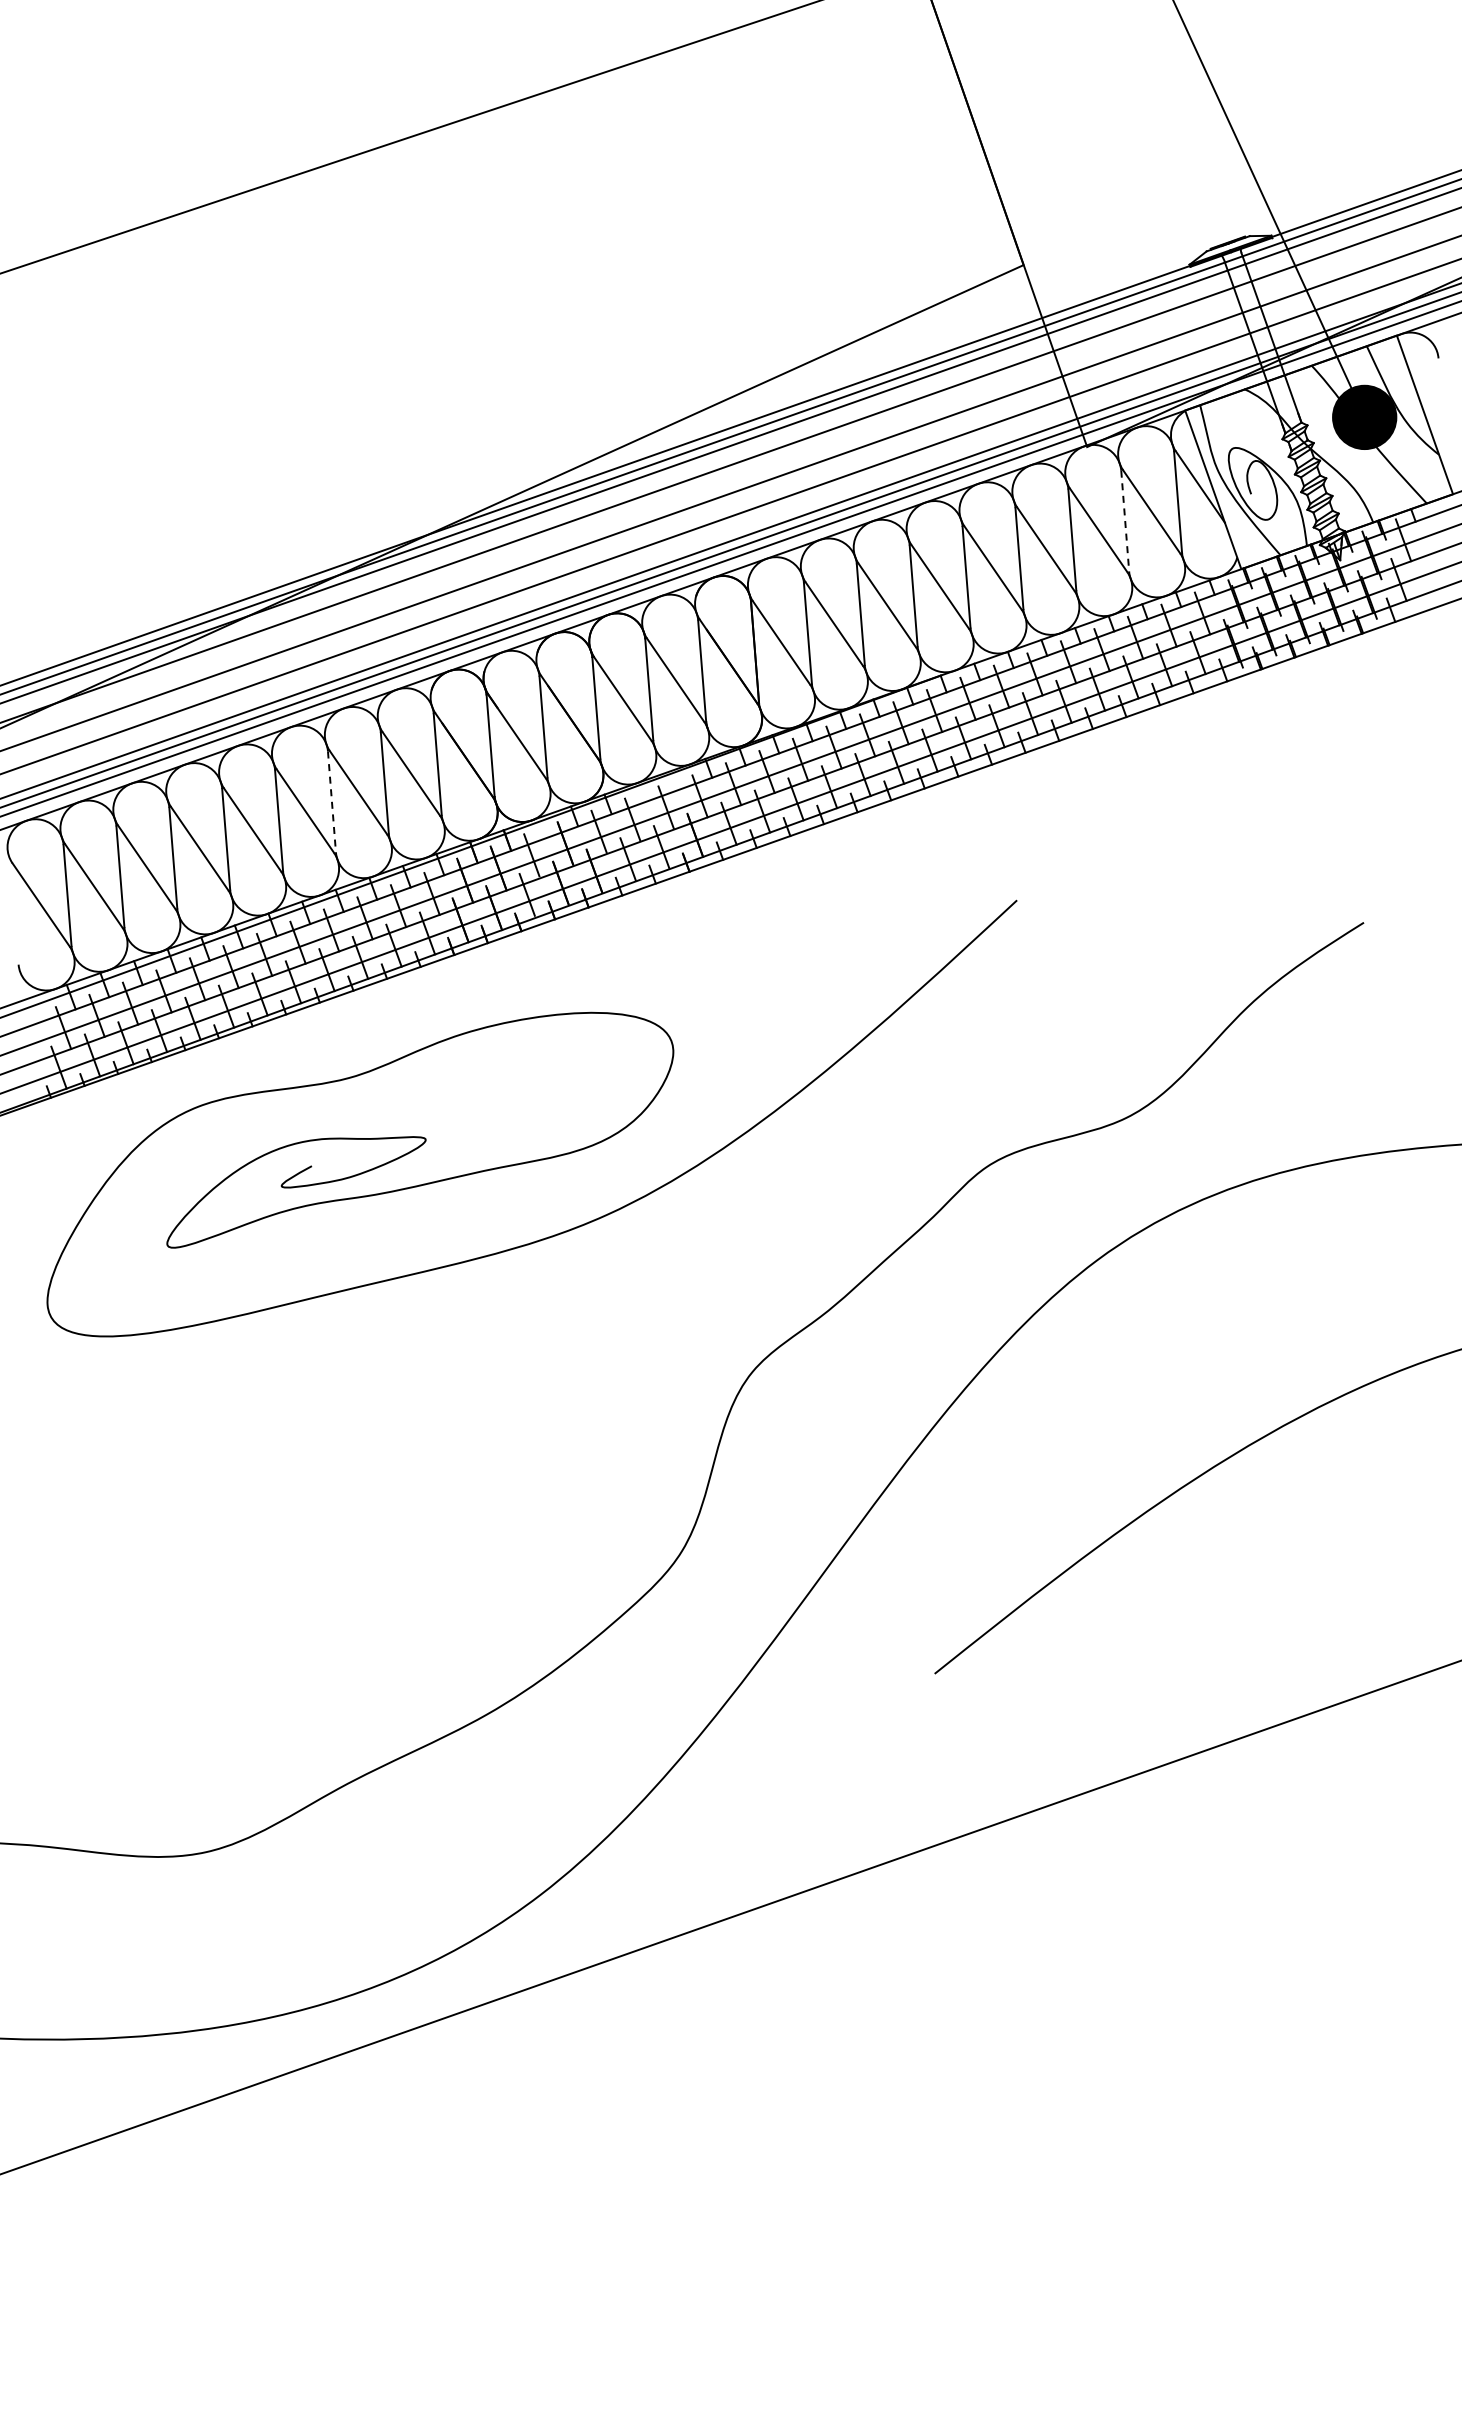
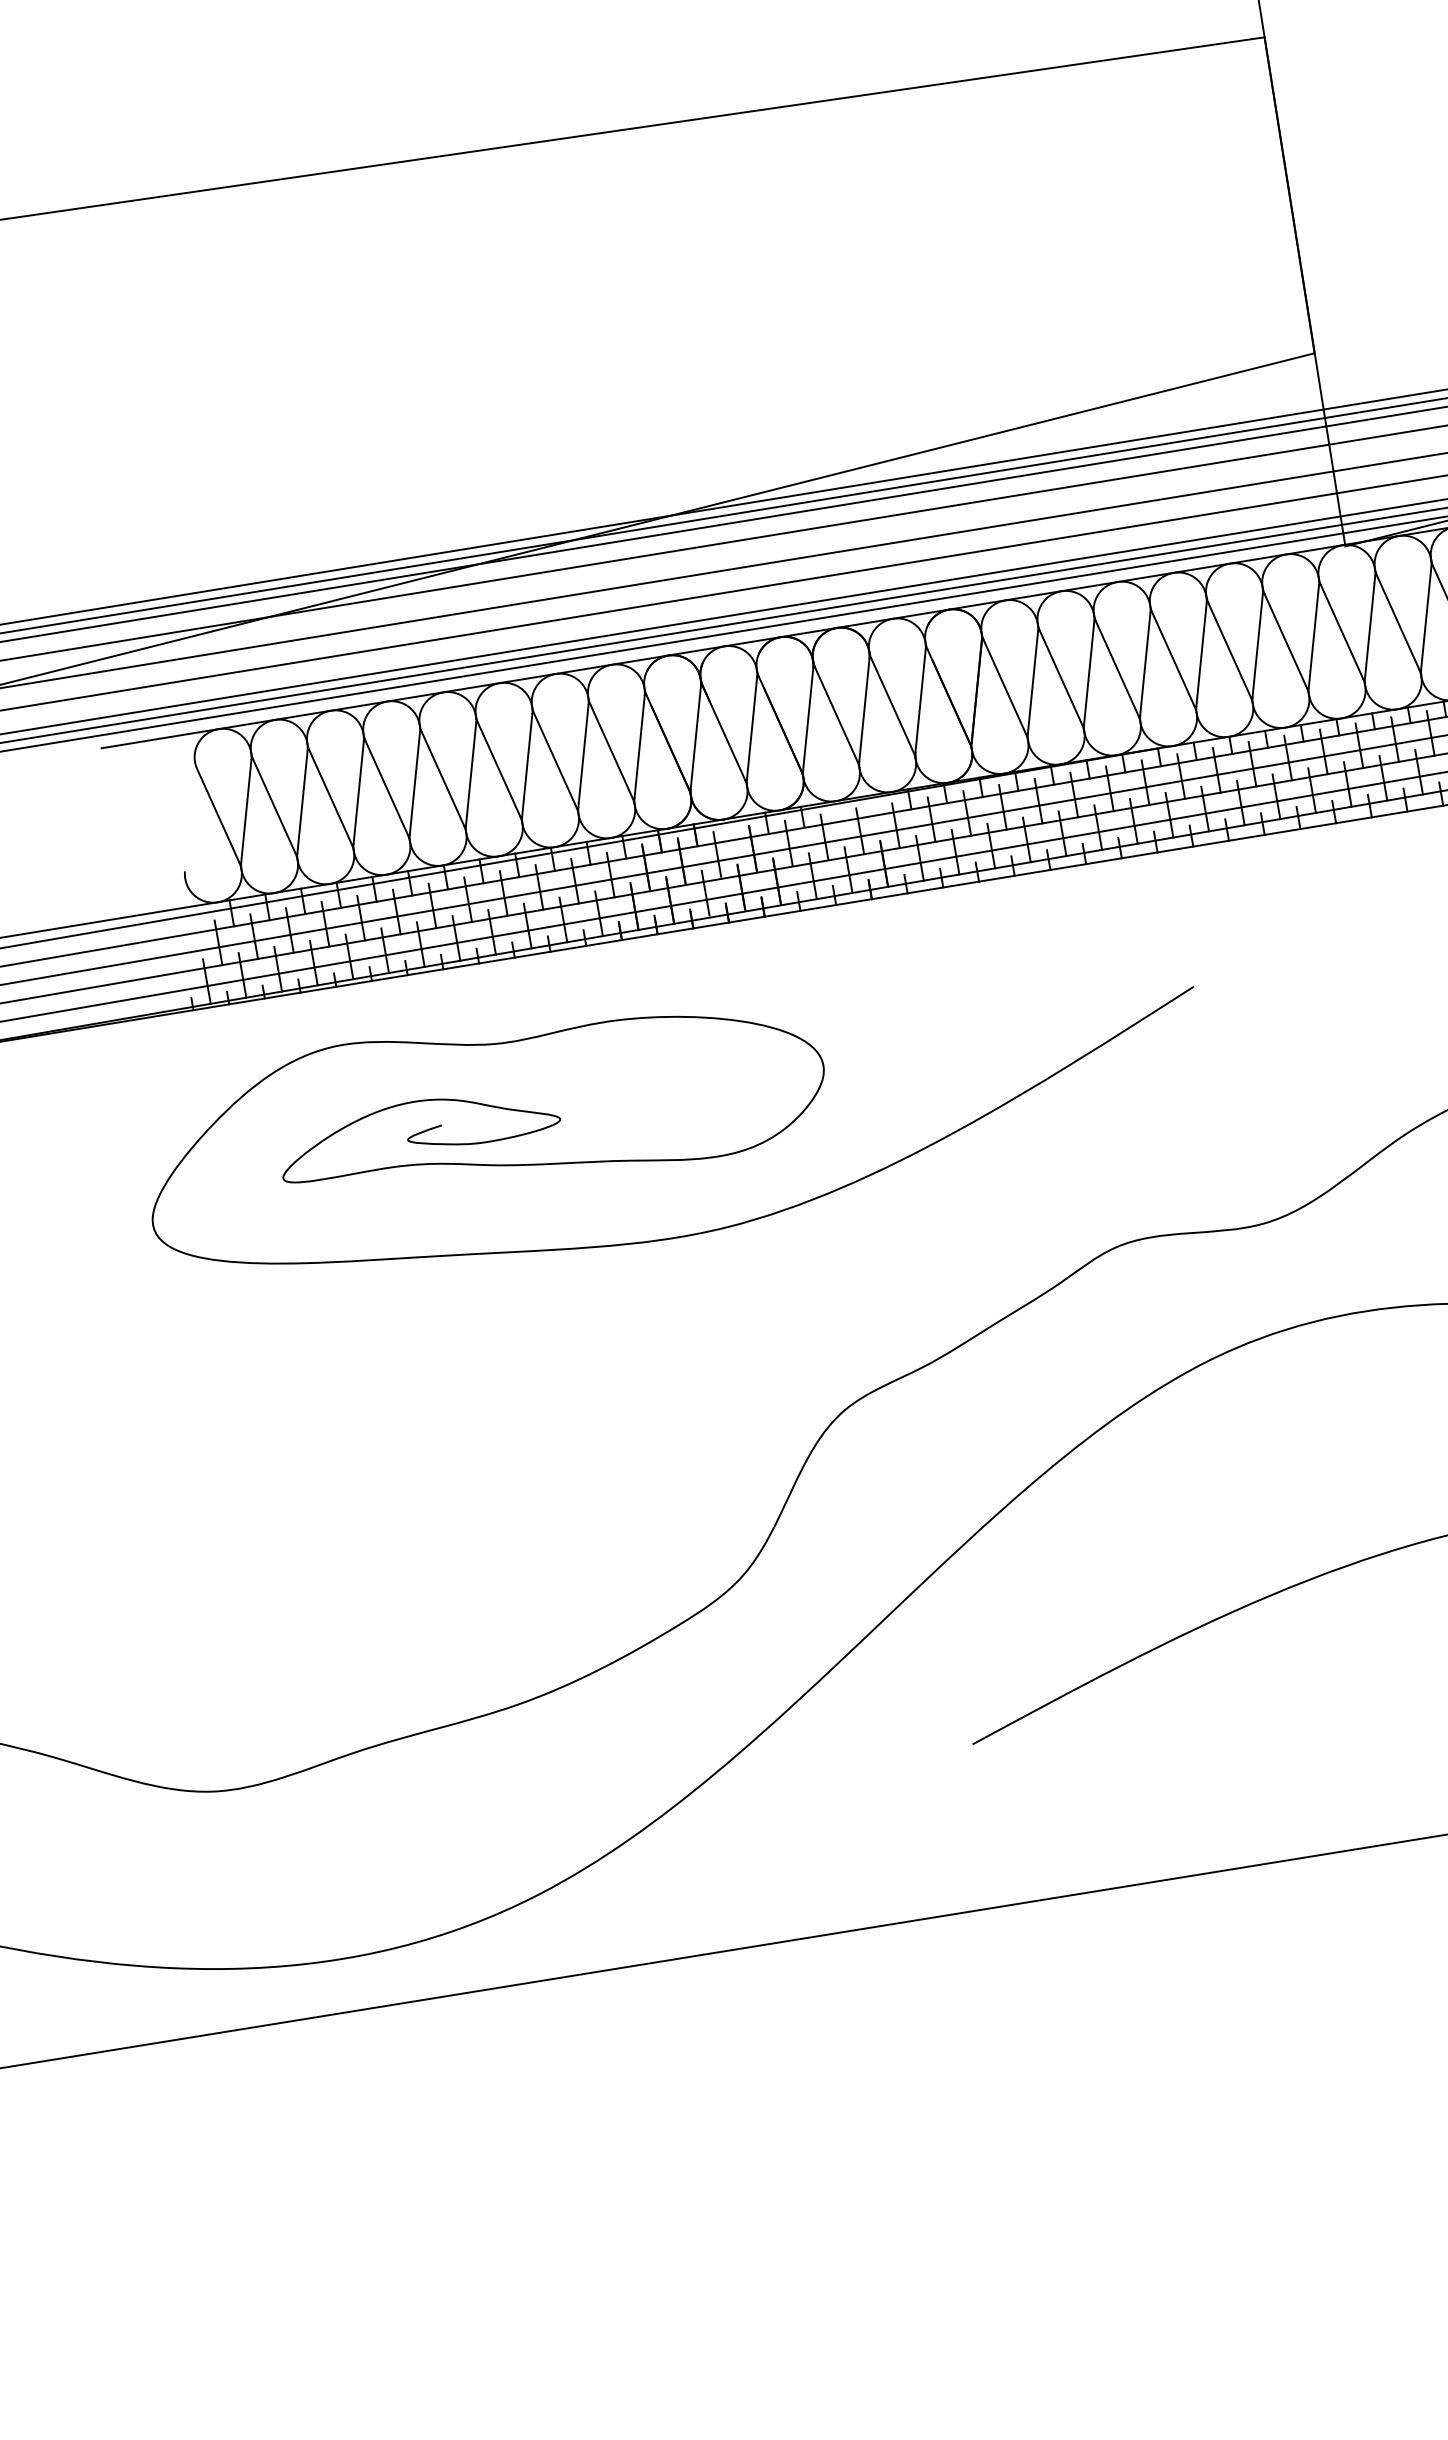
line: (1125, 521) -> (1370, 627), dashed -> solid
line: (331, 801) -> (526, 764), dashed -> solid

